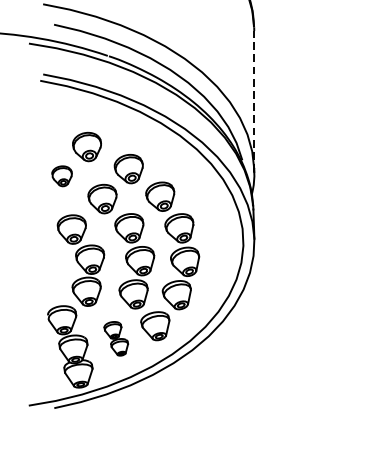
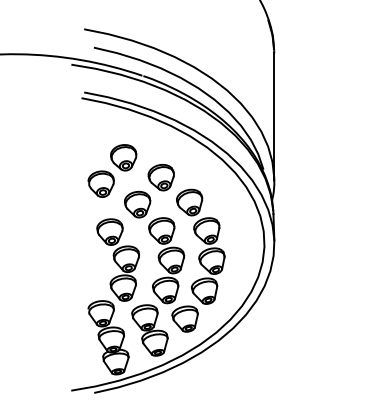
line: (254, 101) -> (274, 116), dashed -> solid
part: (61, 175) -> (100, 183), size x1.43
part: (115, 338) -> (149, 330), size x1.67

